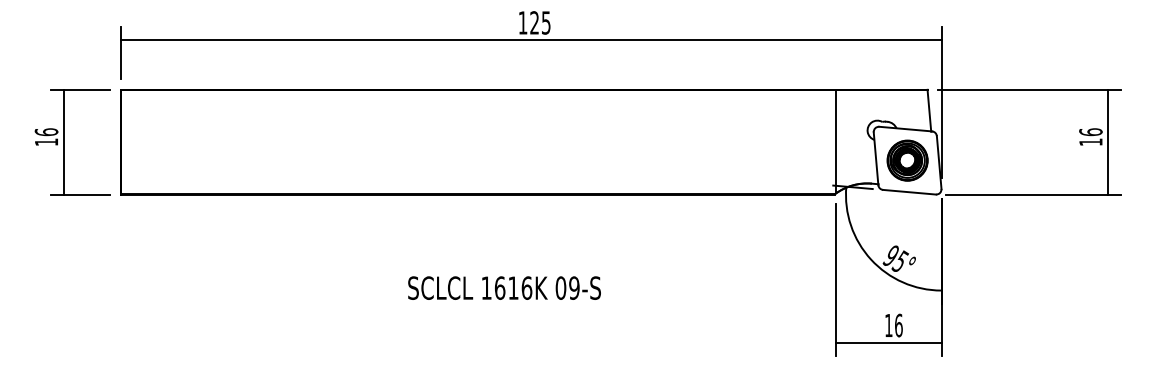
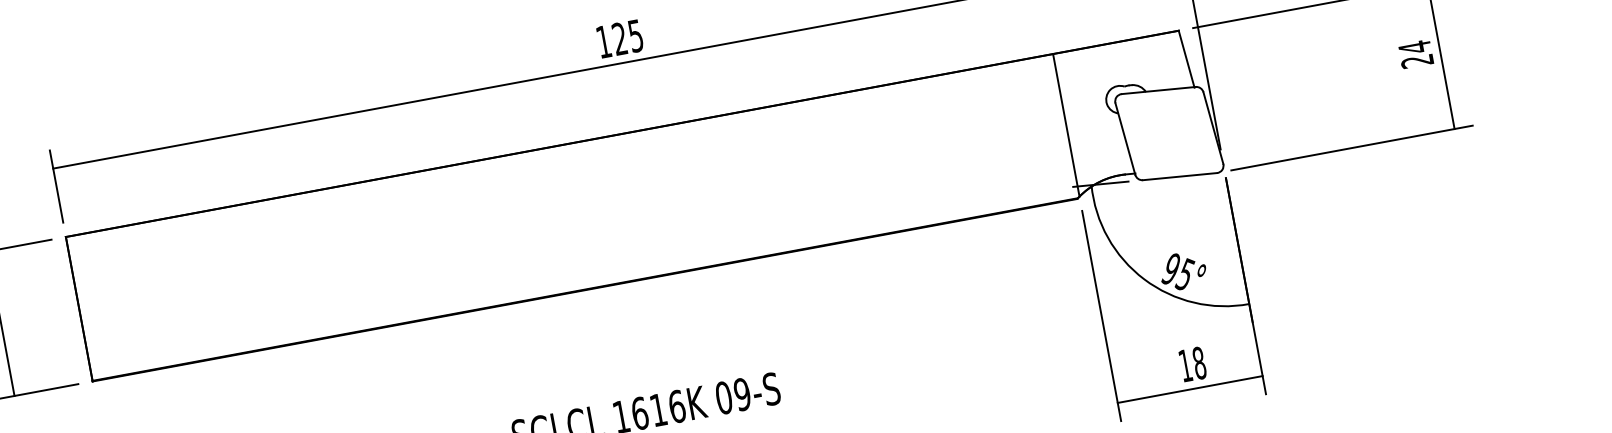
text: (1090, 137) -> (1415, 54), 16 -> 24
part: (907, 160) -> (1169, 133), removed
text: (898, 325) -> (1198, 363), 16 -> 18

